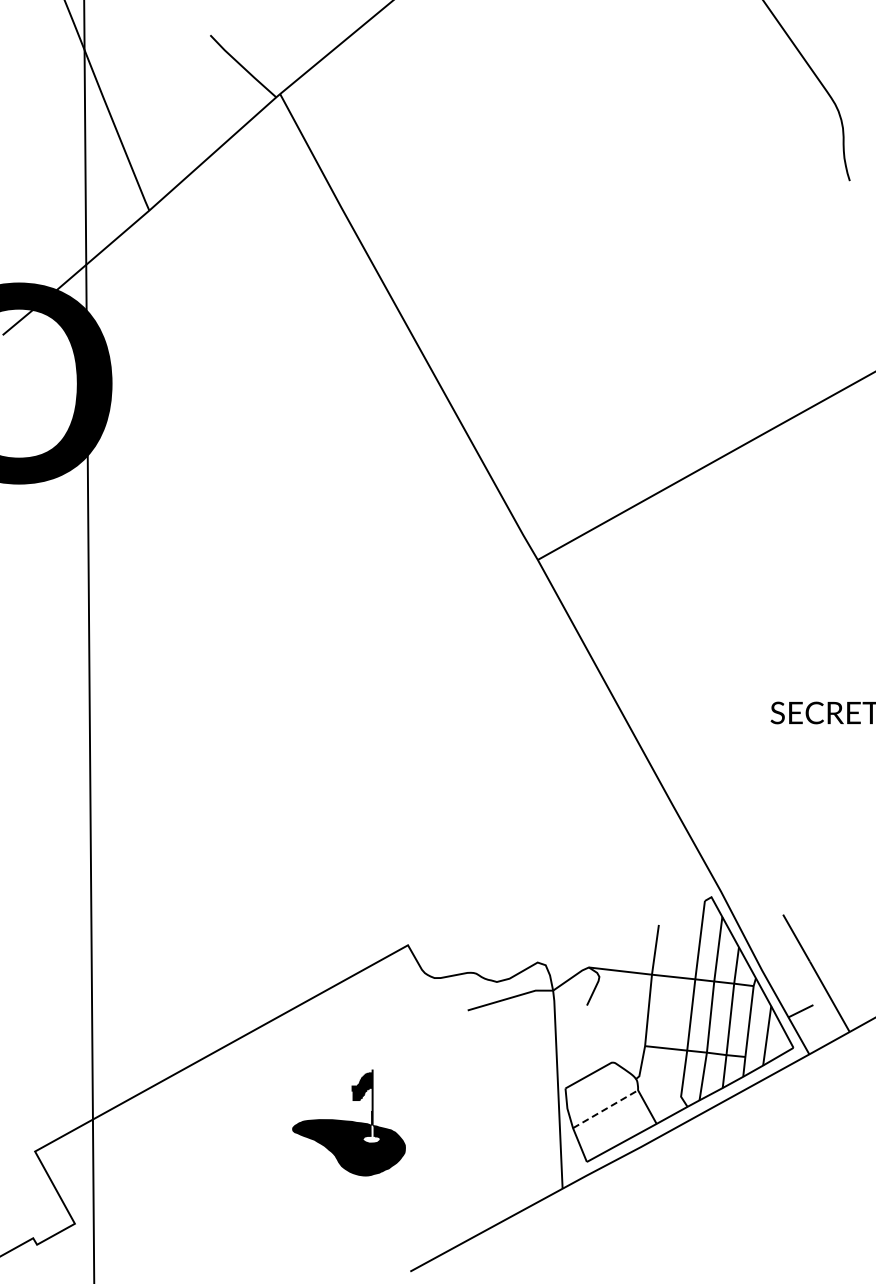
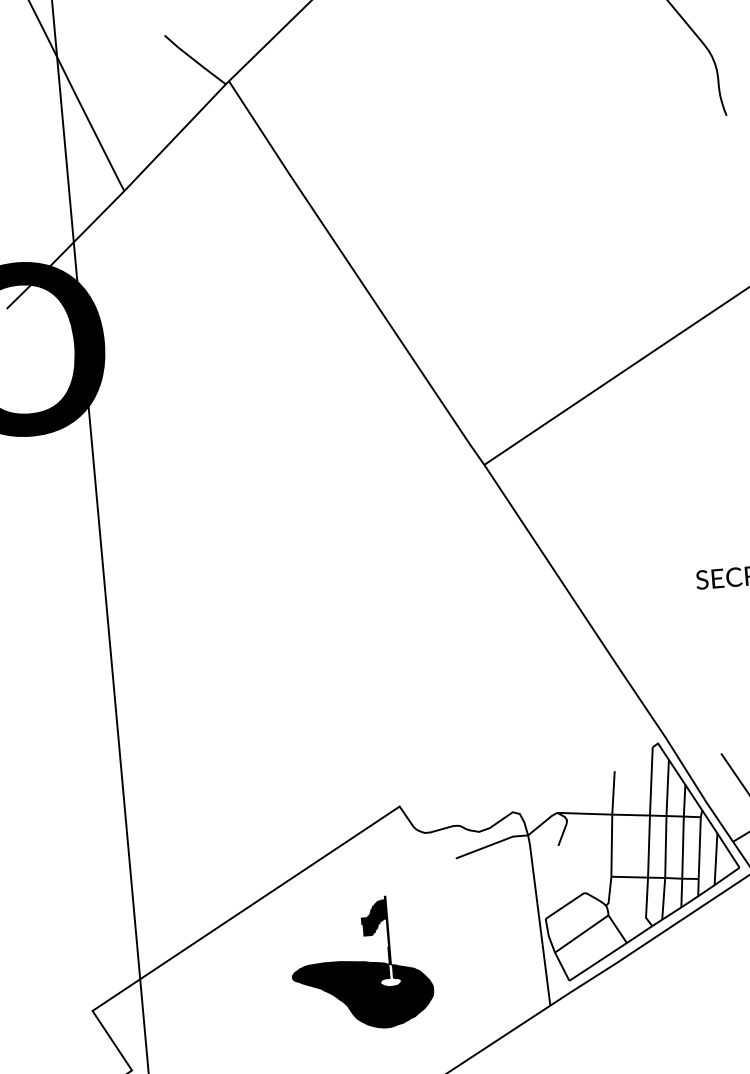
line: (605, 1109) -> (581, 934), dashed -> solid
part: (348, 1122) -> (360, 963), size x1.43

